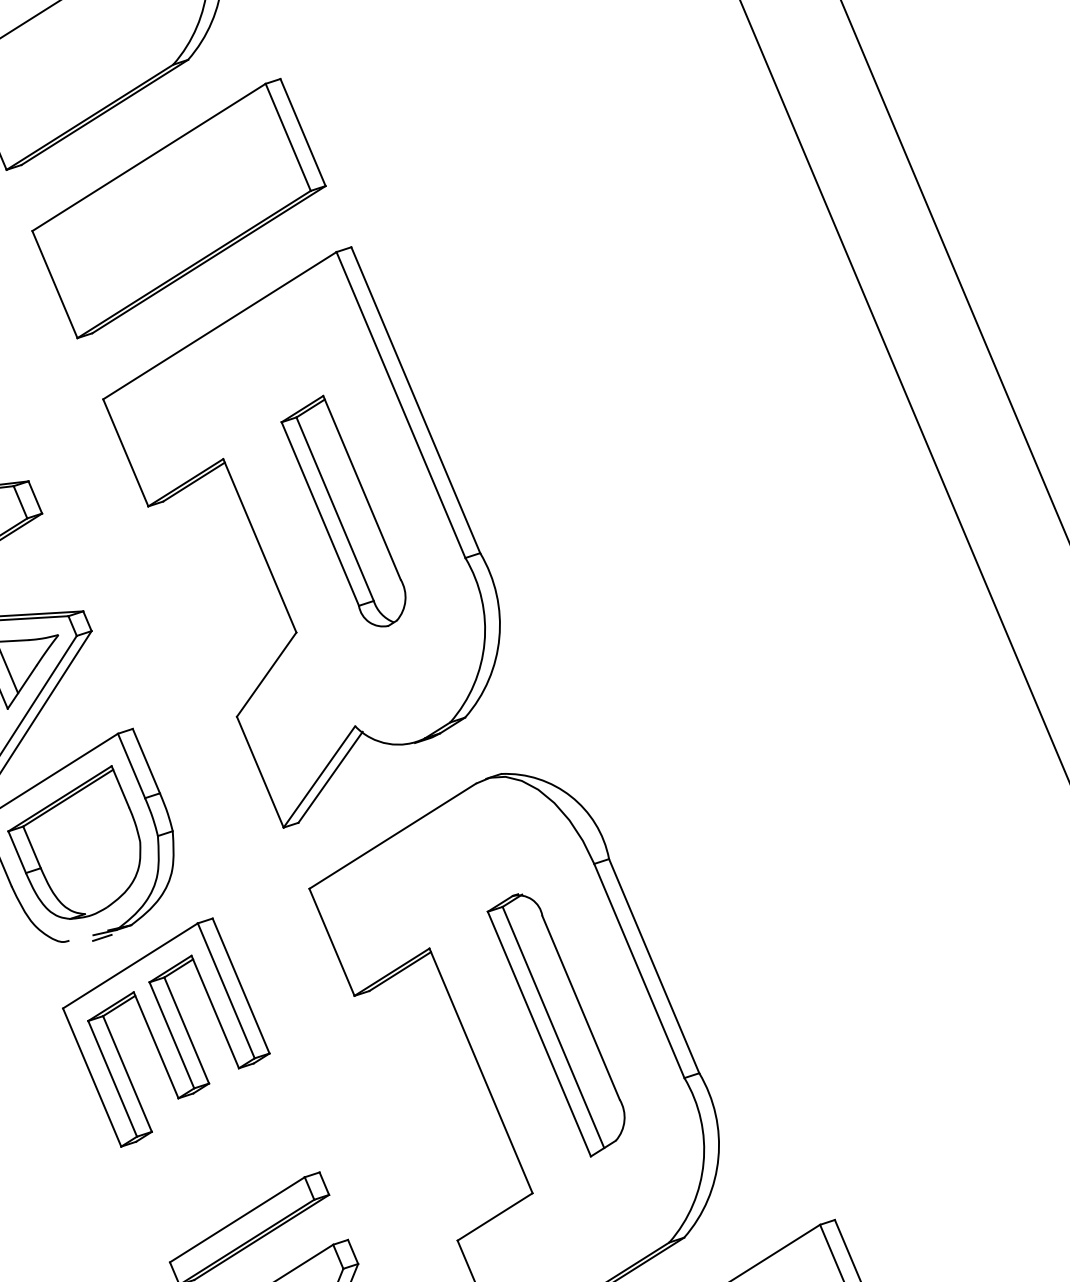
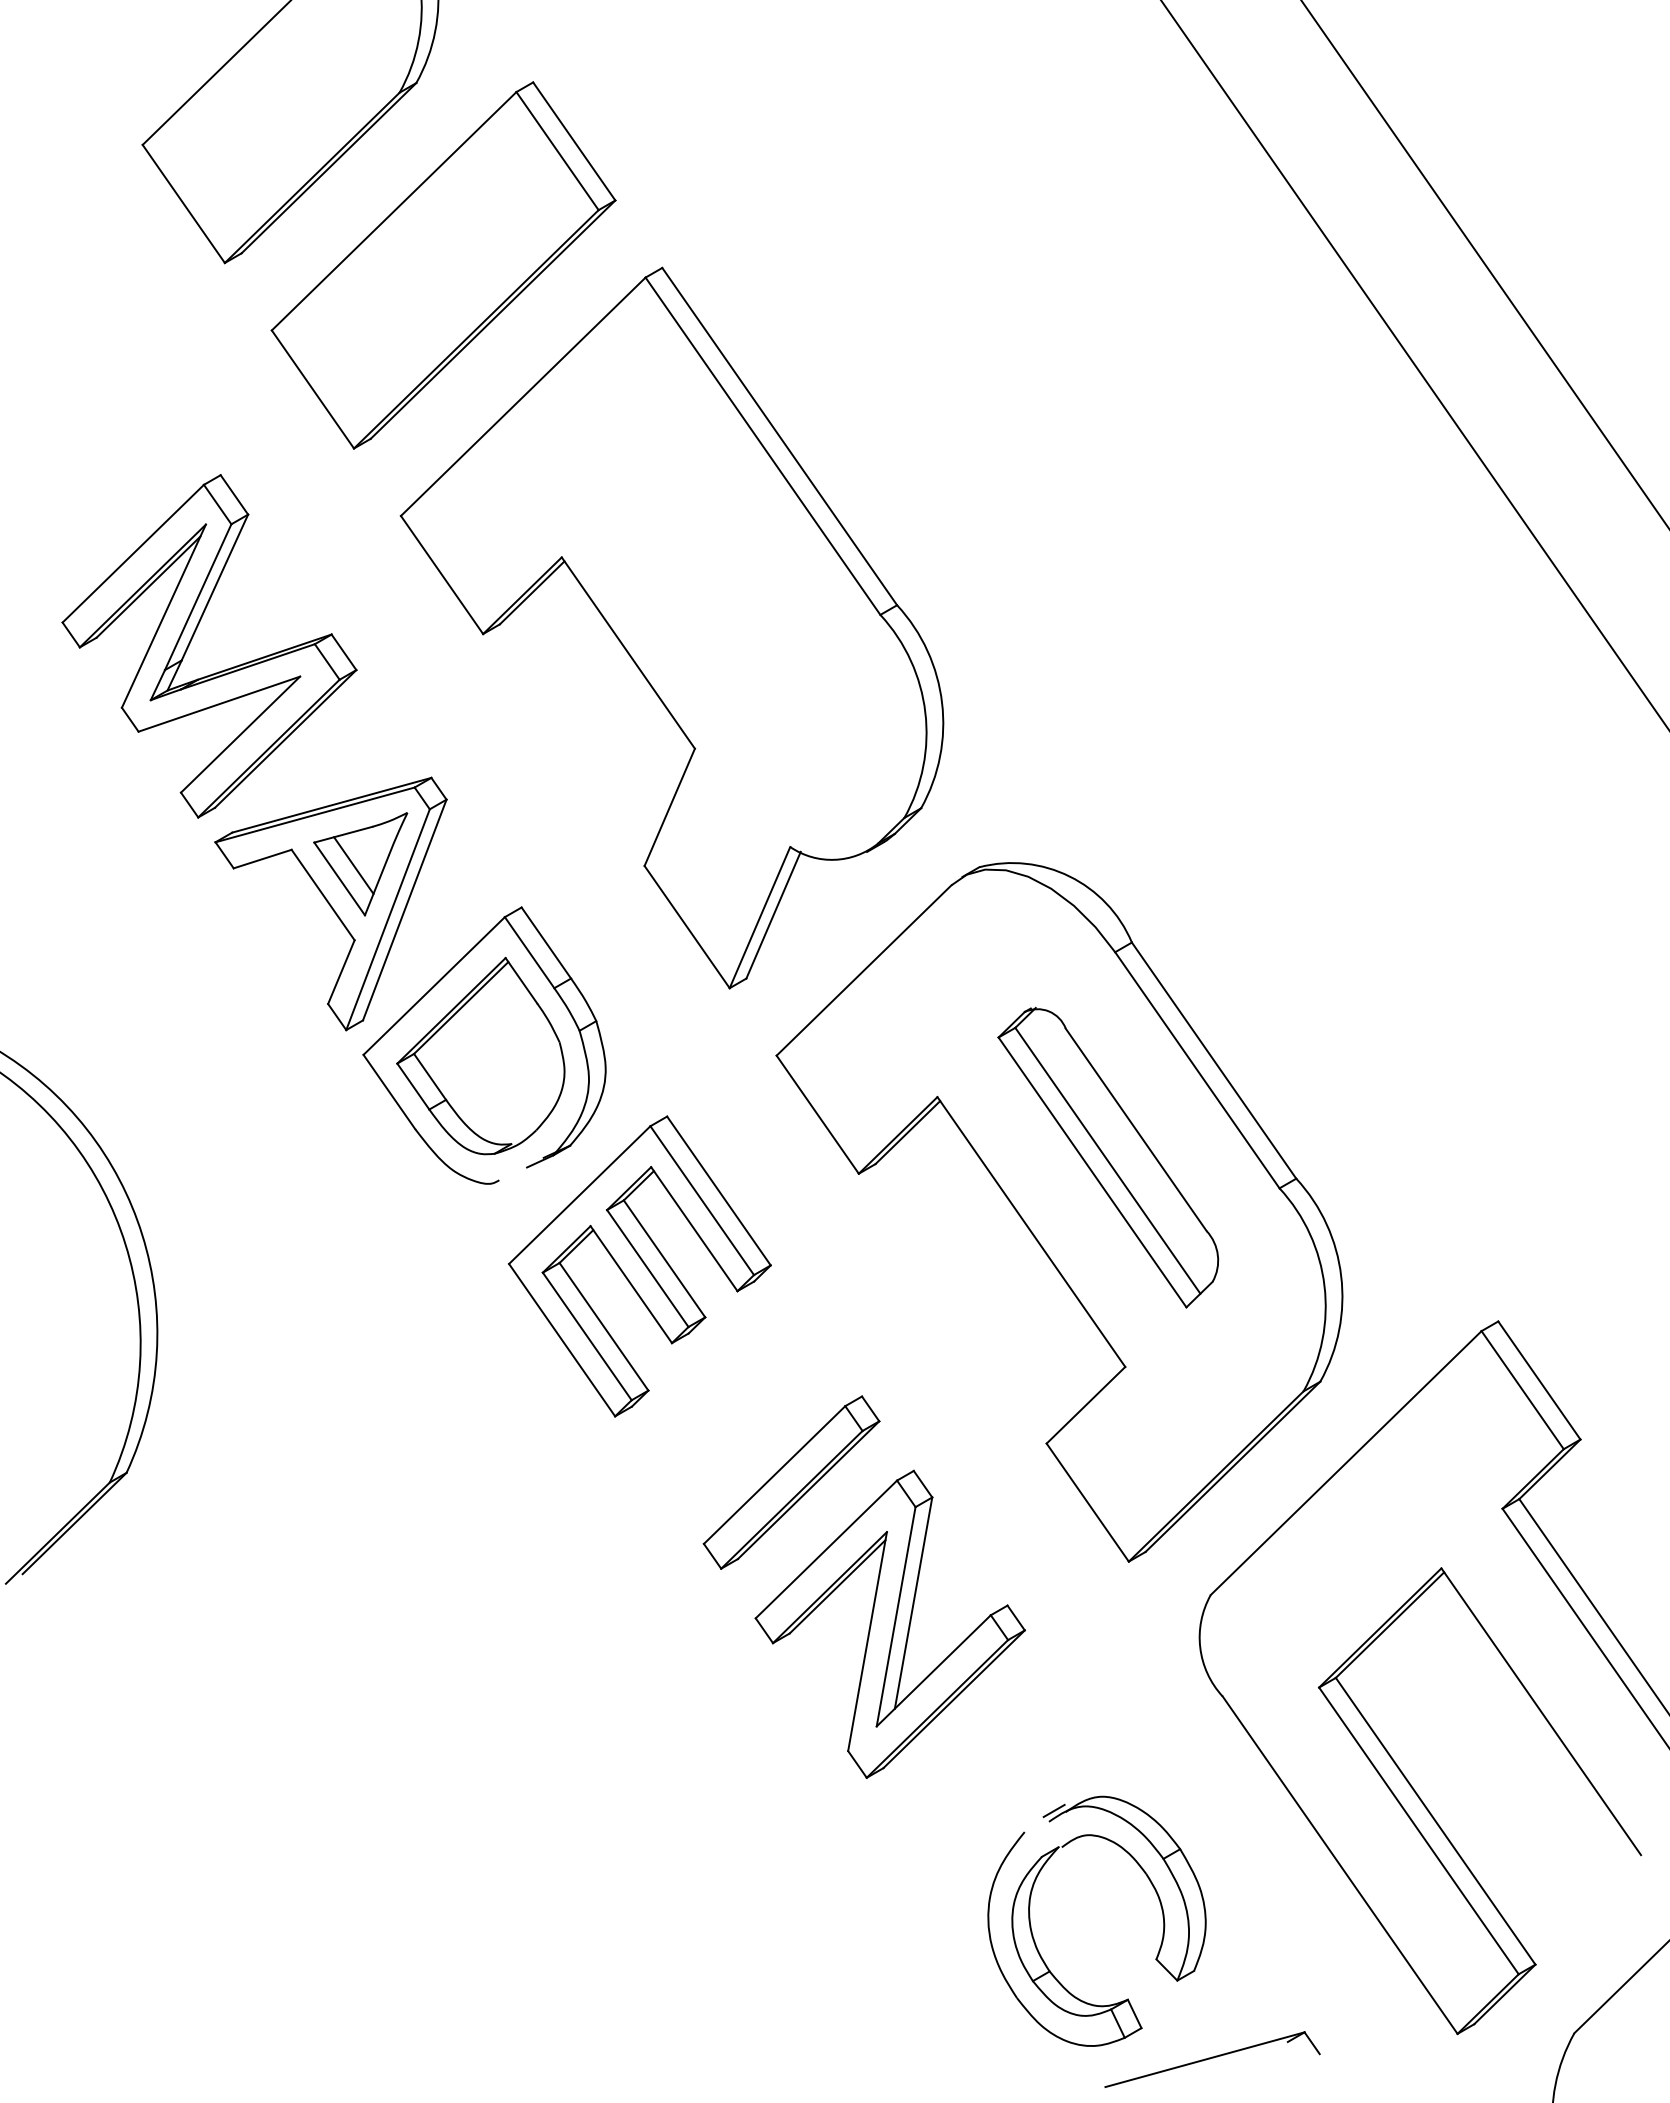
part: (343, 509) -> (720, 587), removed
line: (102, 937) -> (538, 1168), removed

